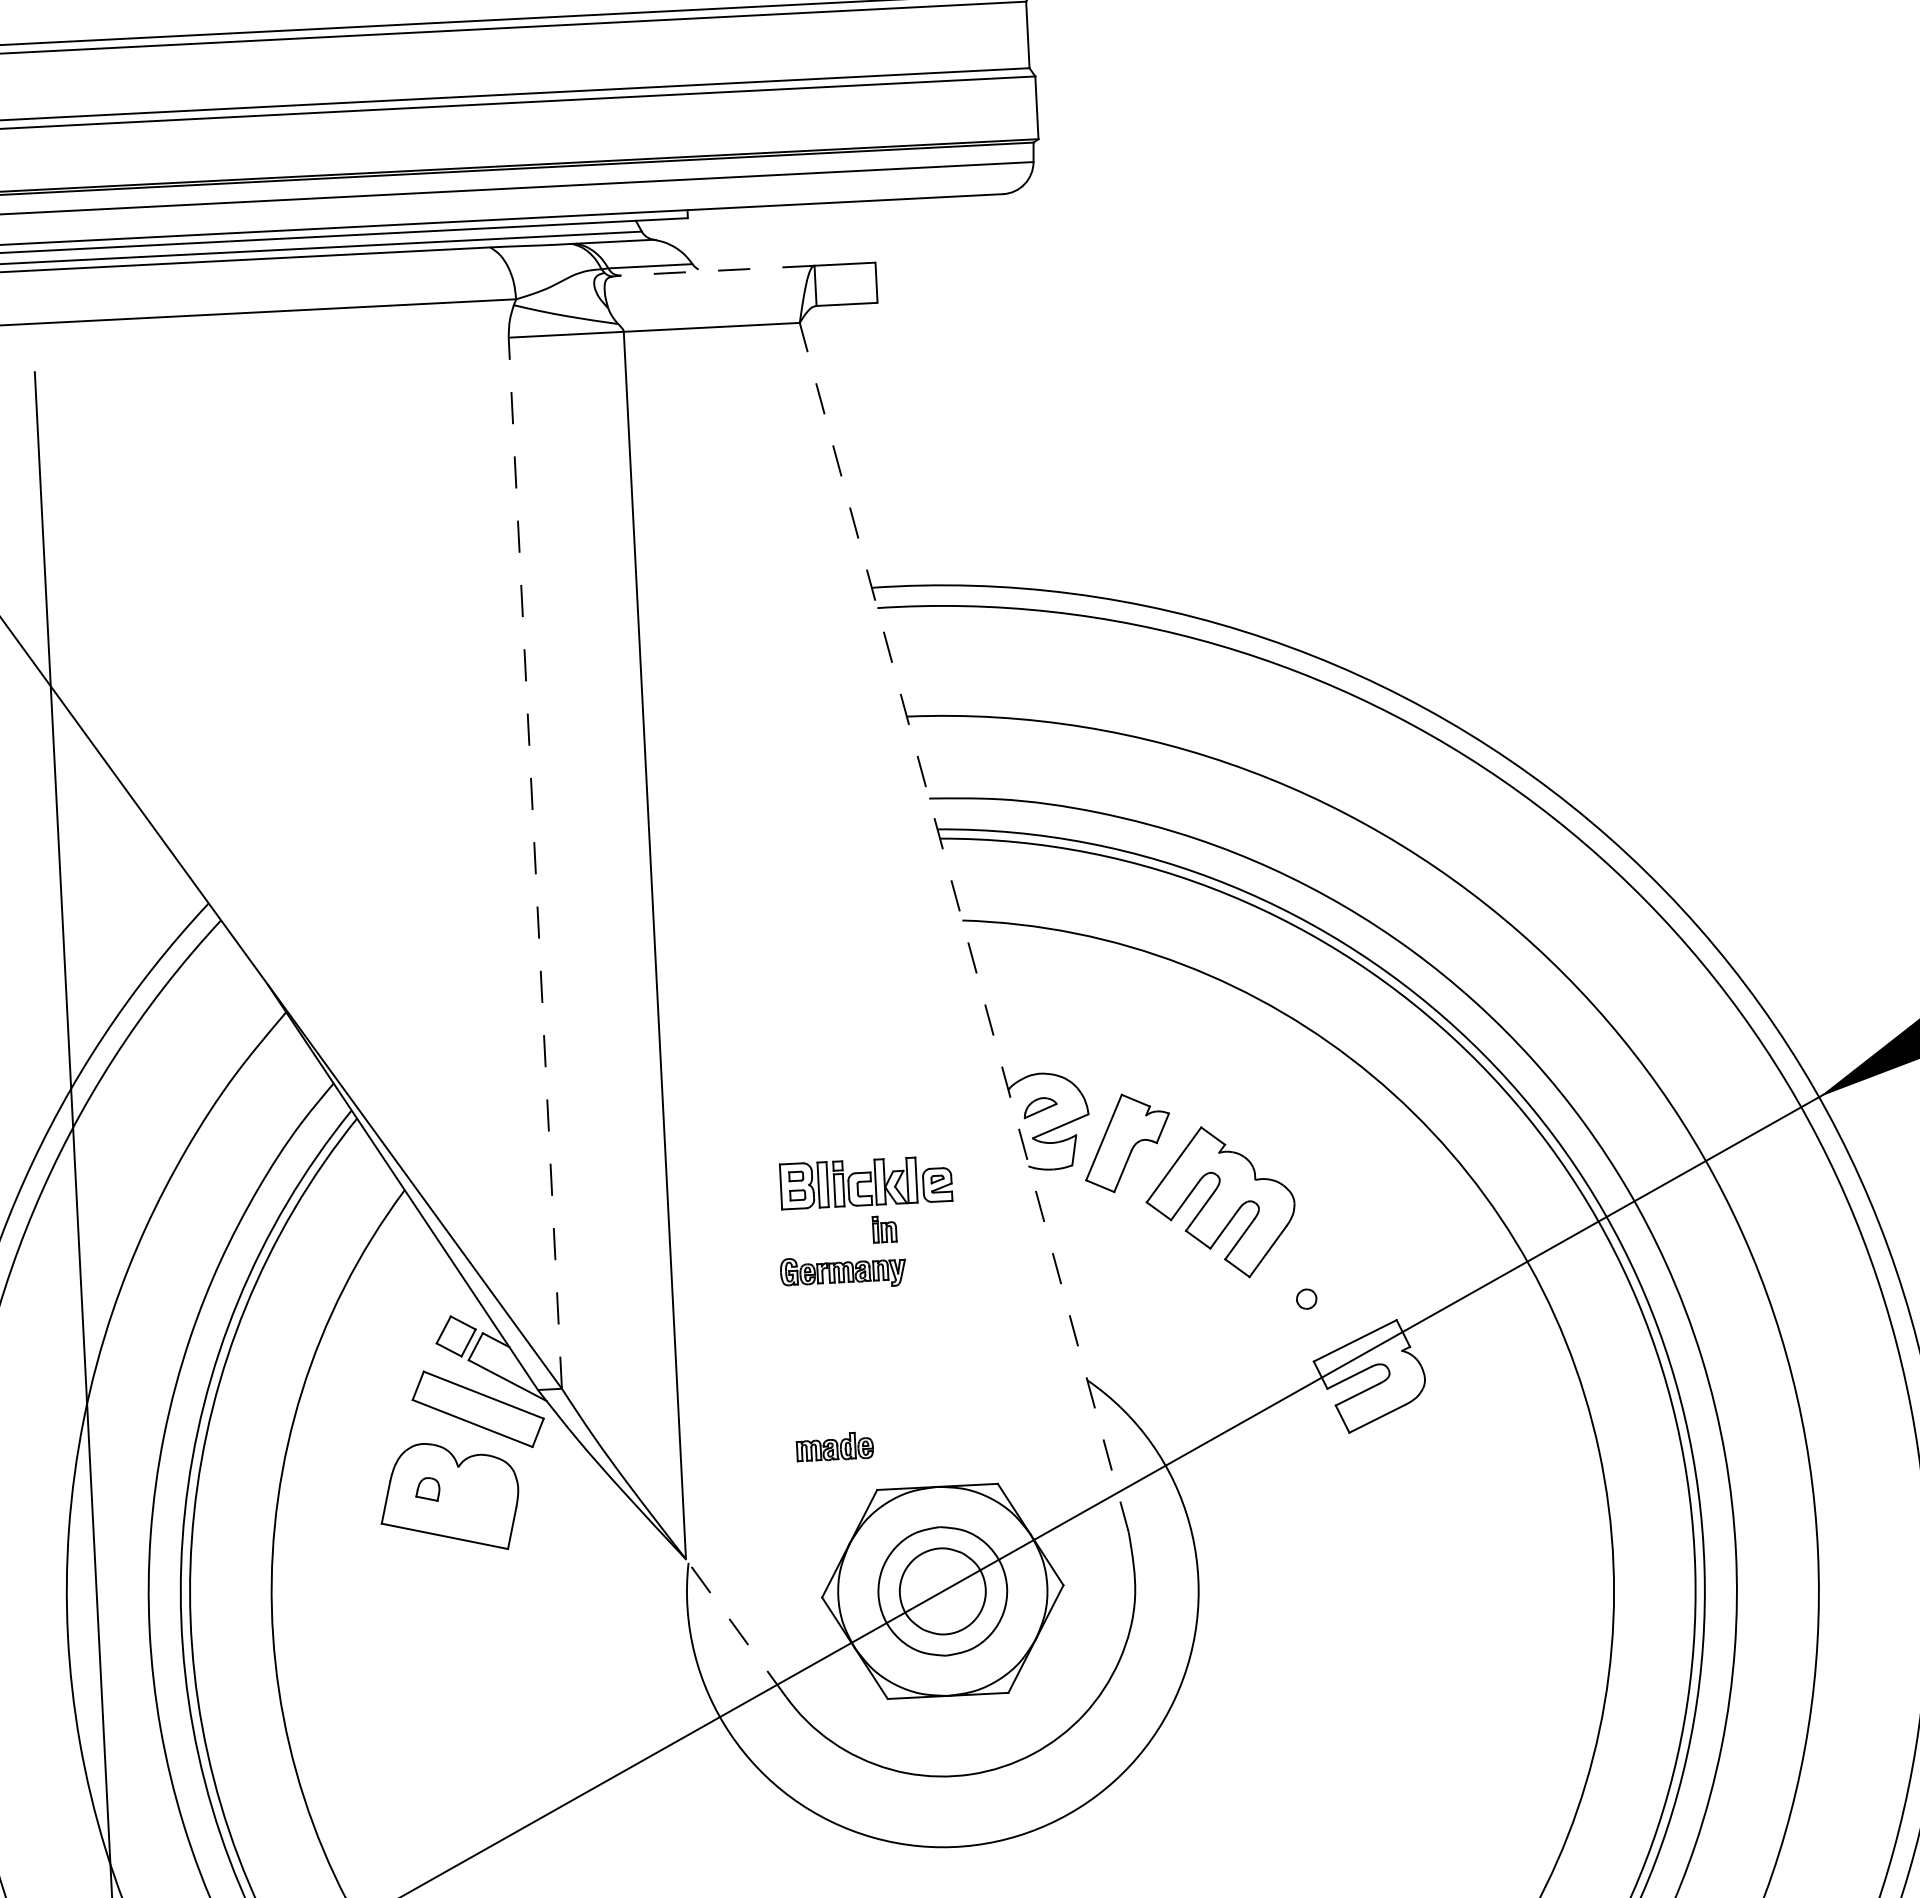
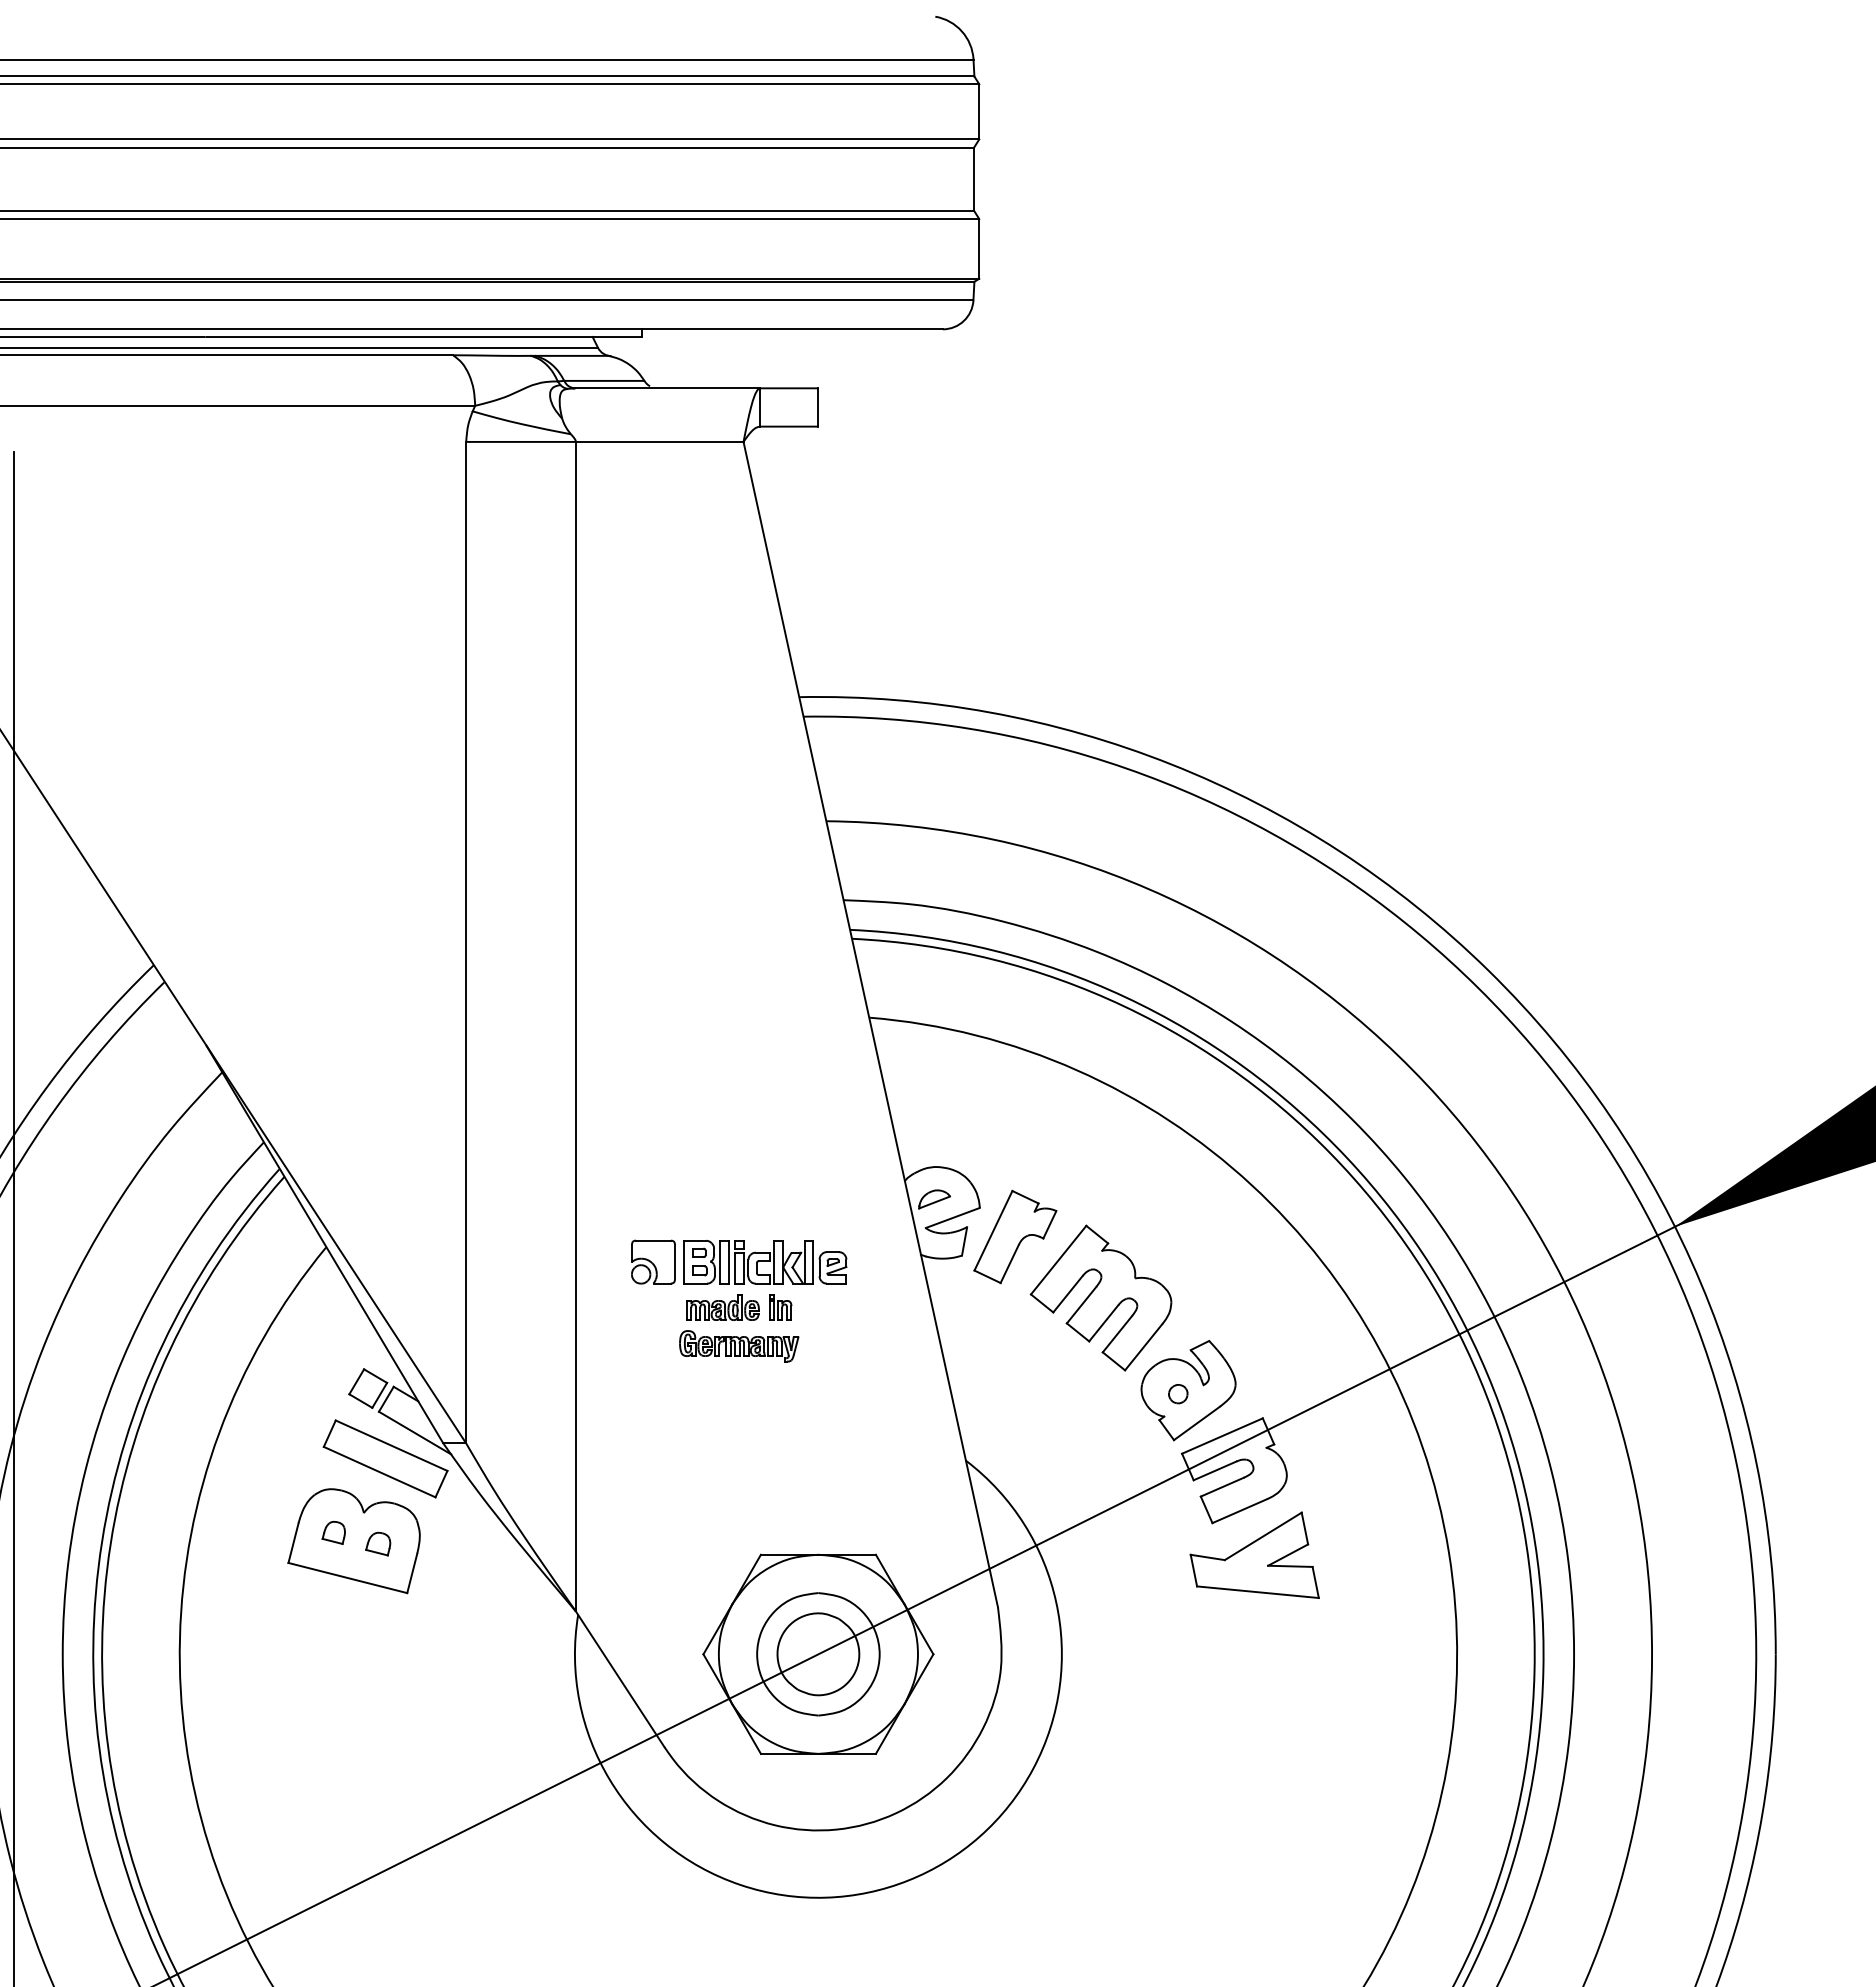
line: (717, 270) -> (667, 388), dashed -> solid
line: (535, 863) -> (466, 942), dashed -> solid
line: (963, 927) -> (870, 1024), dashed -> solid
part: (748, 1187) -> (653, 1261), added
part: (1317, 1294) -> (1188, 1390), added
part: (834, 1446) -> (722, 1307), moved
part: (1395, 1463) -> (1254, 1554), added
part: (475, 1498) -> (378, 1543), added
line: (735, 1627) -> (619, 1678), dashed -> solid

